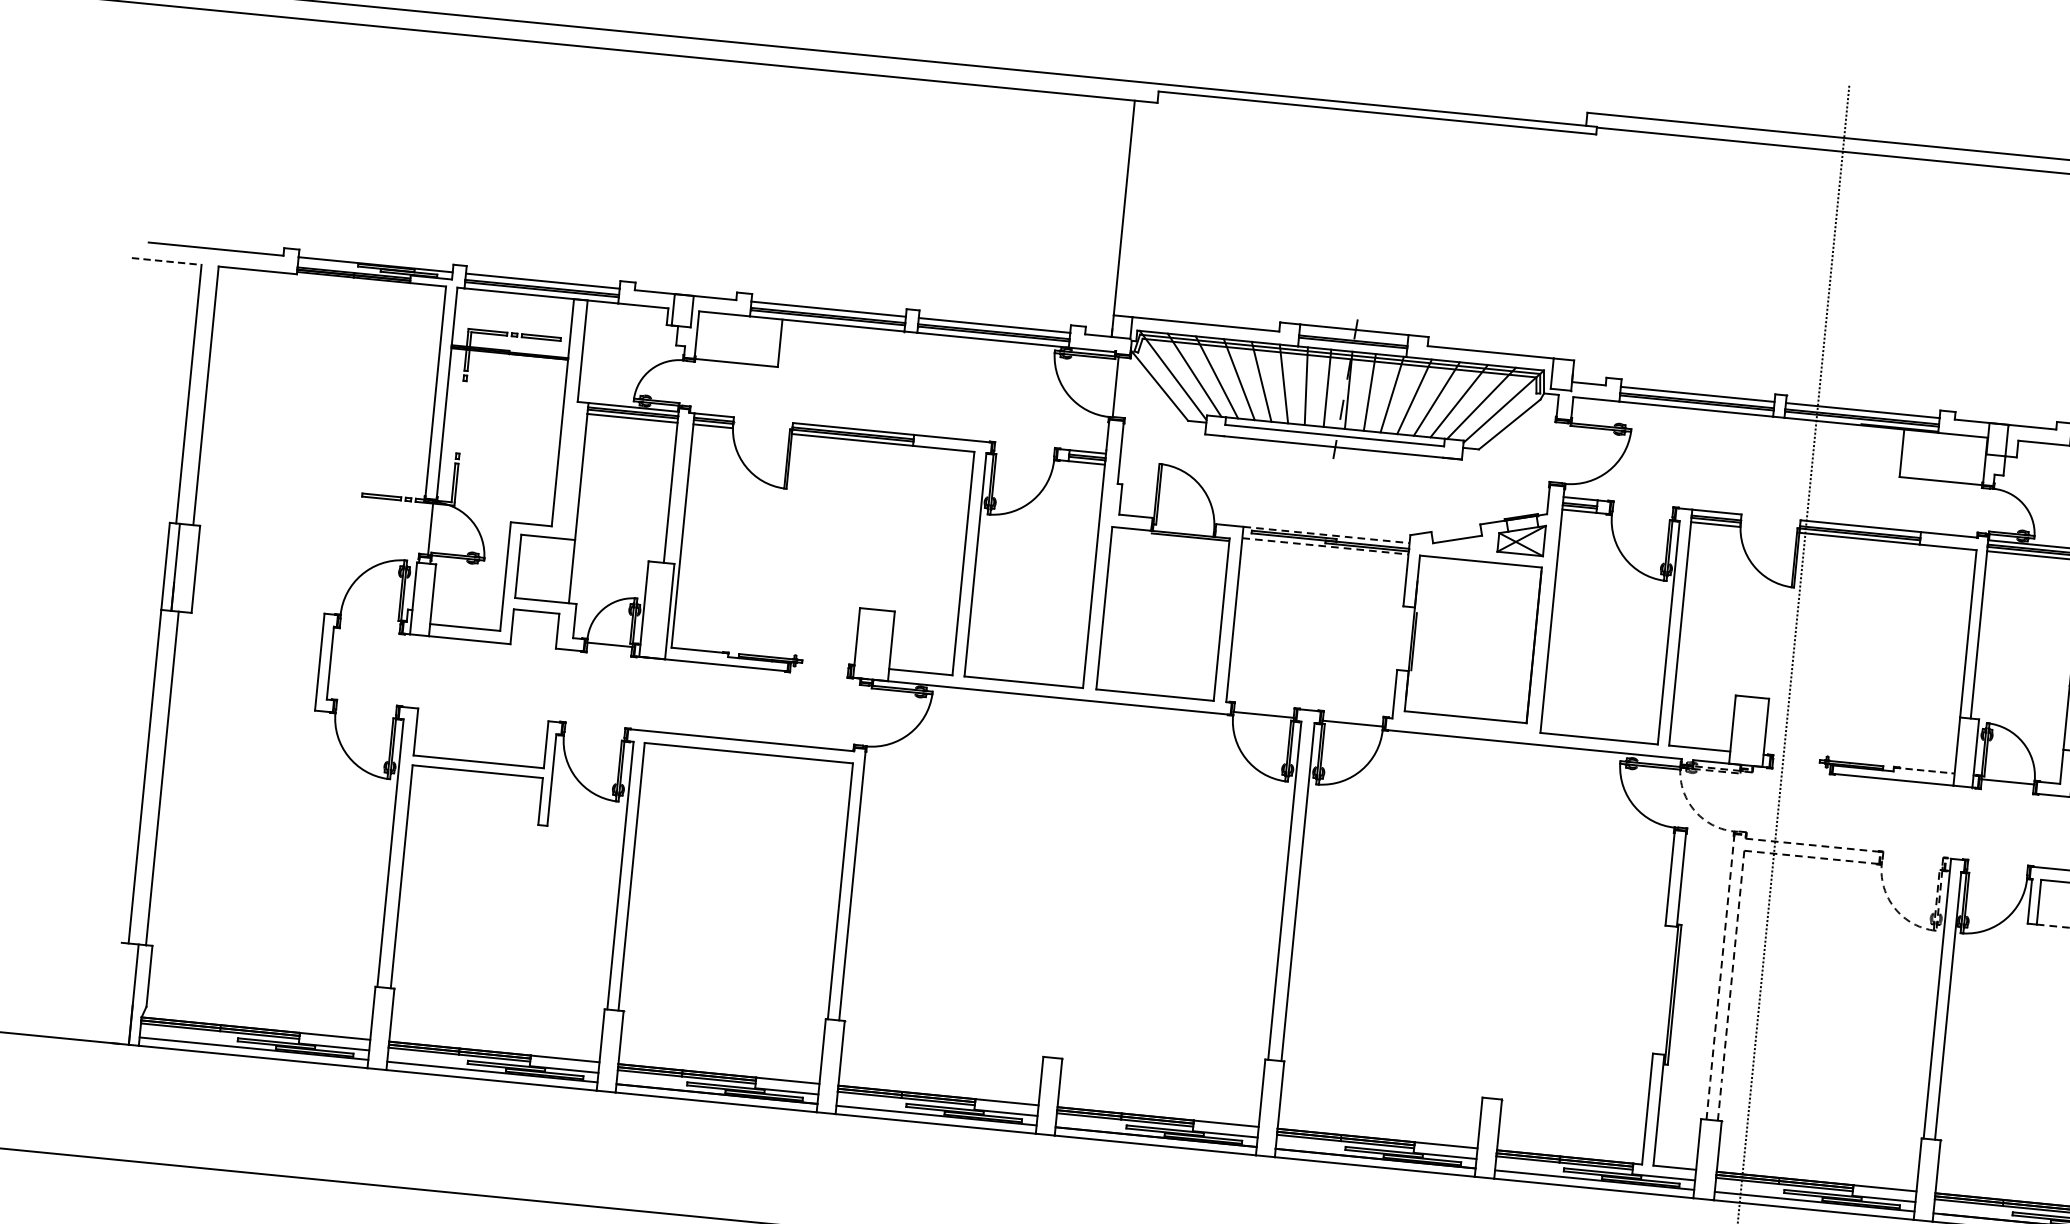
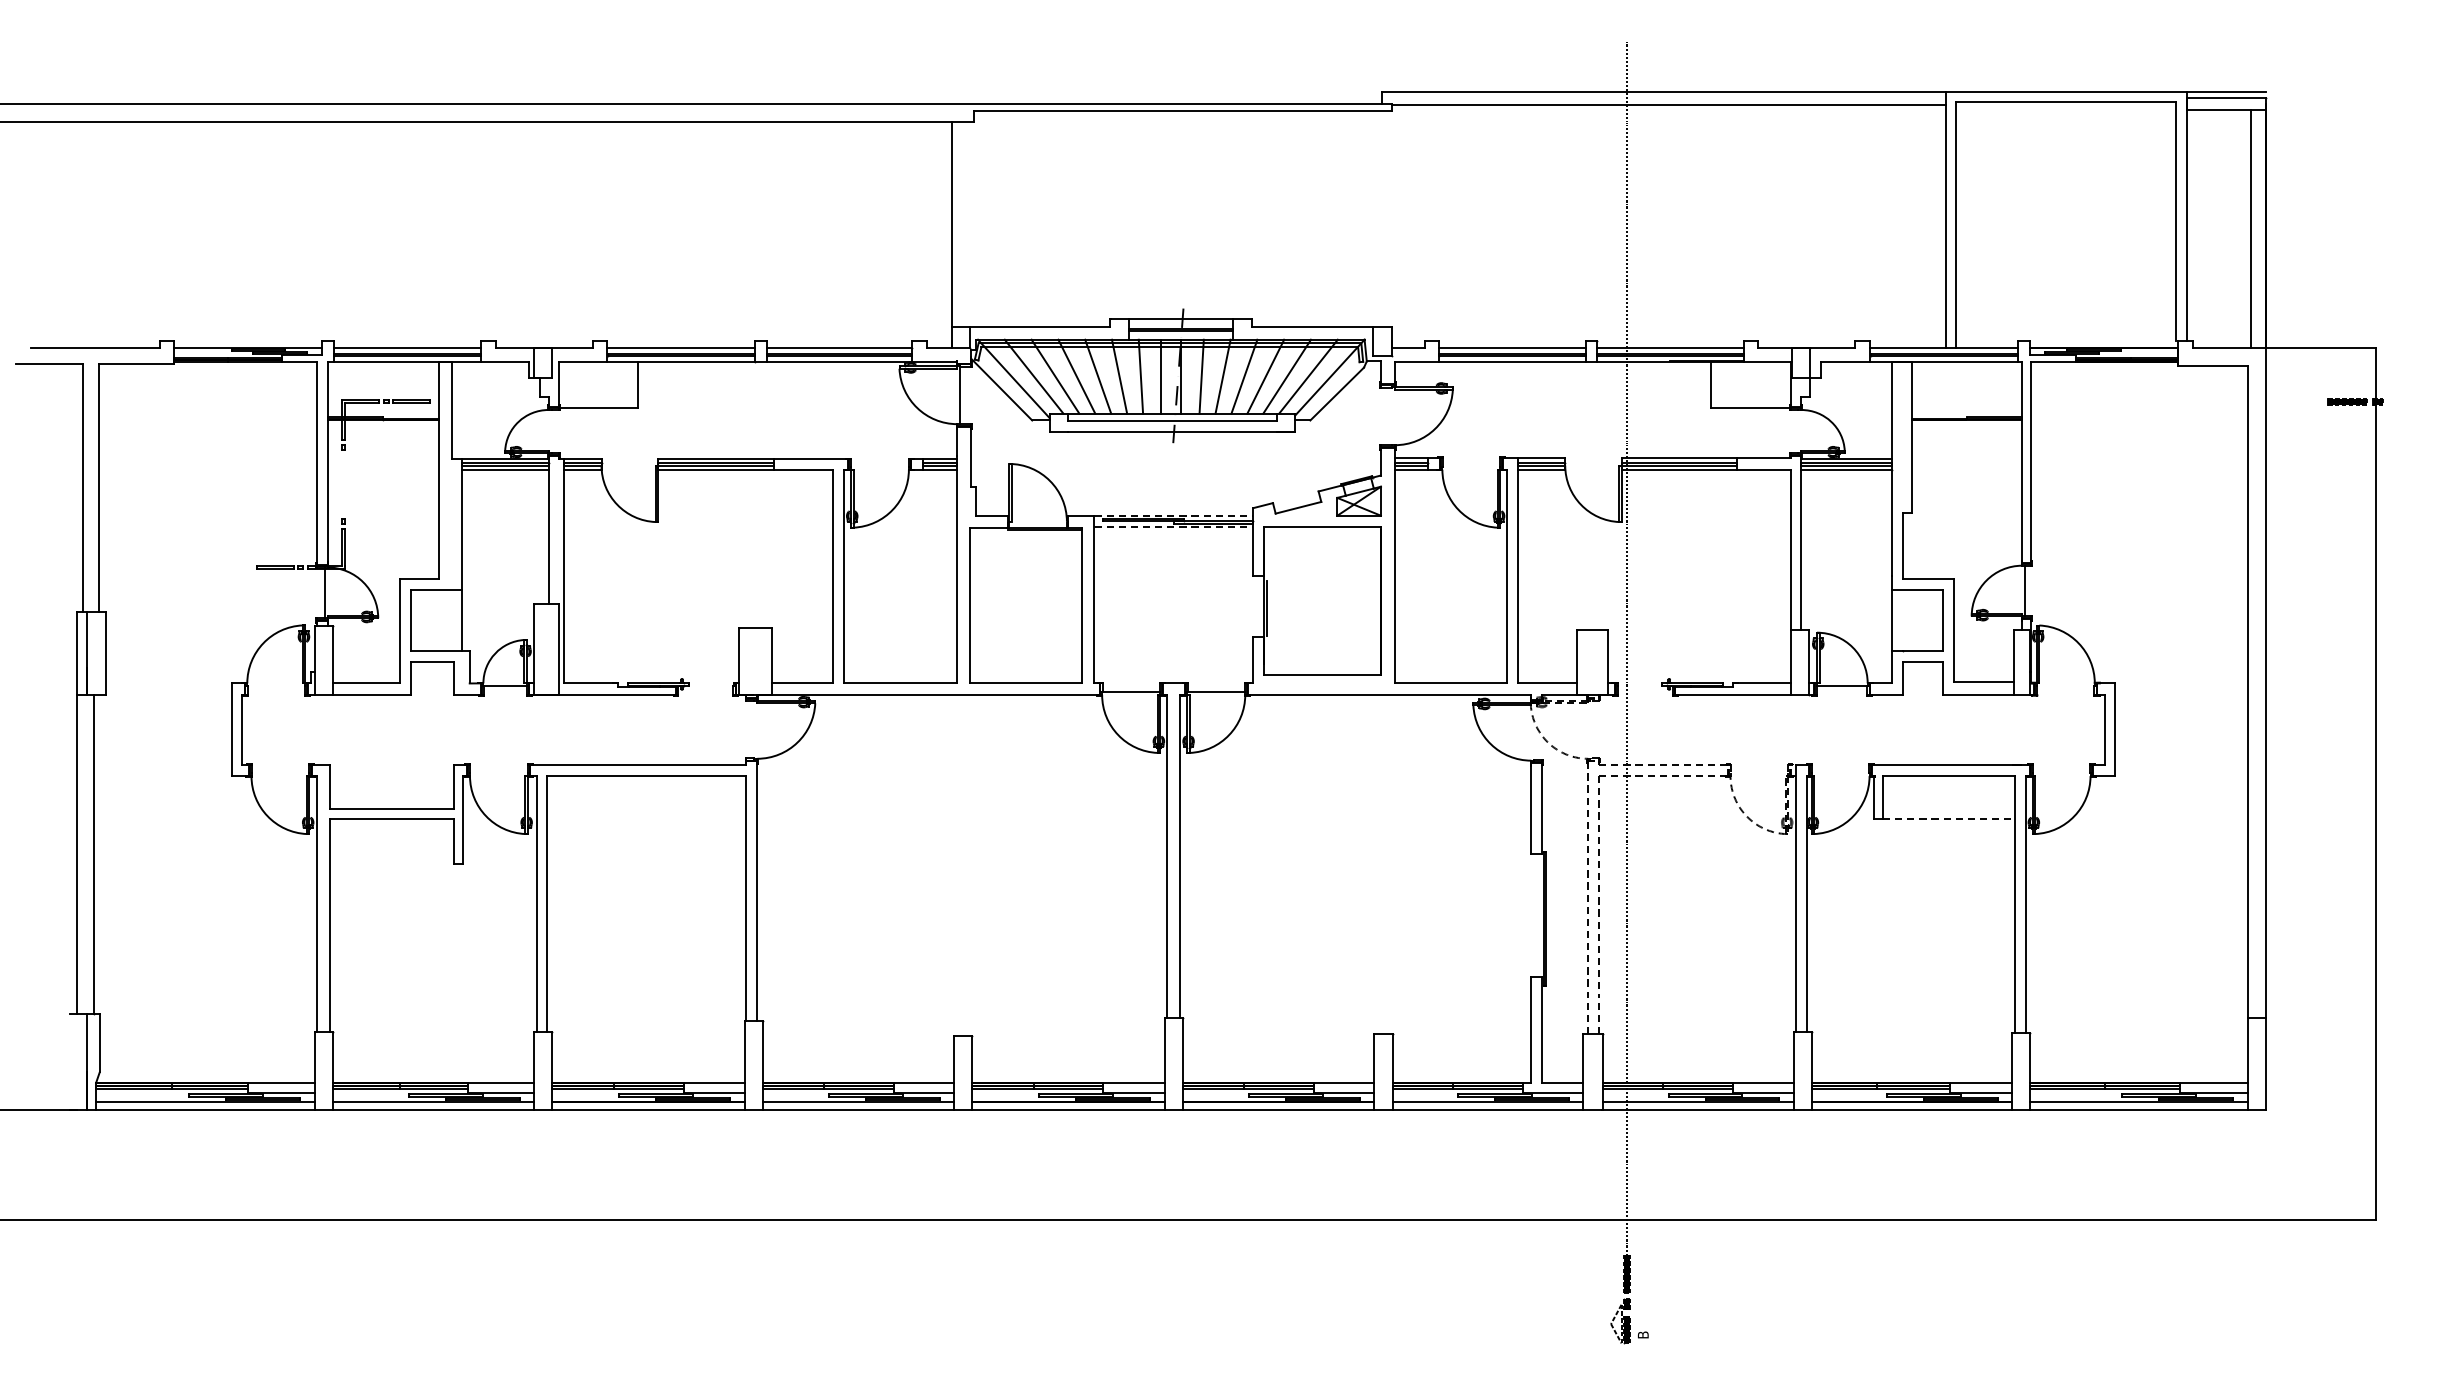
line: (167, 261) -> (50, 364), dashed -> solid
line: (1924, 770) -> (1762, 683), dashed -> solid

